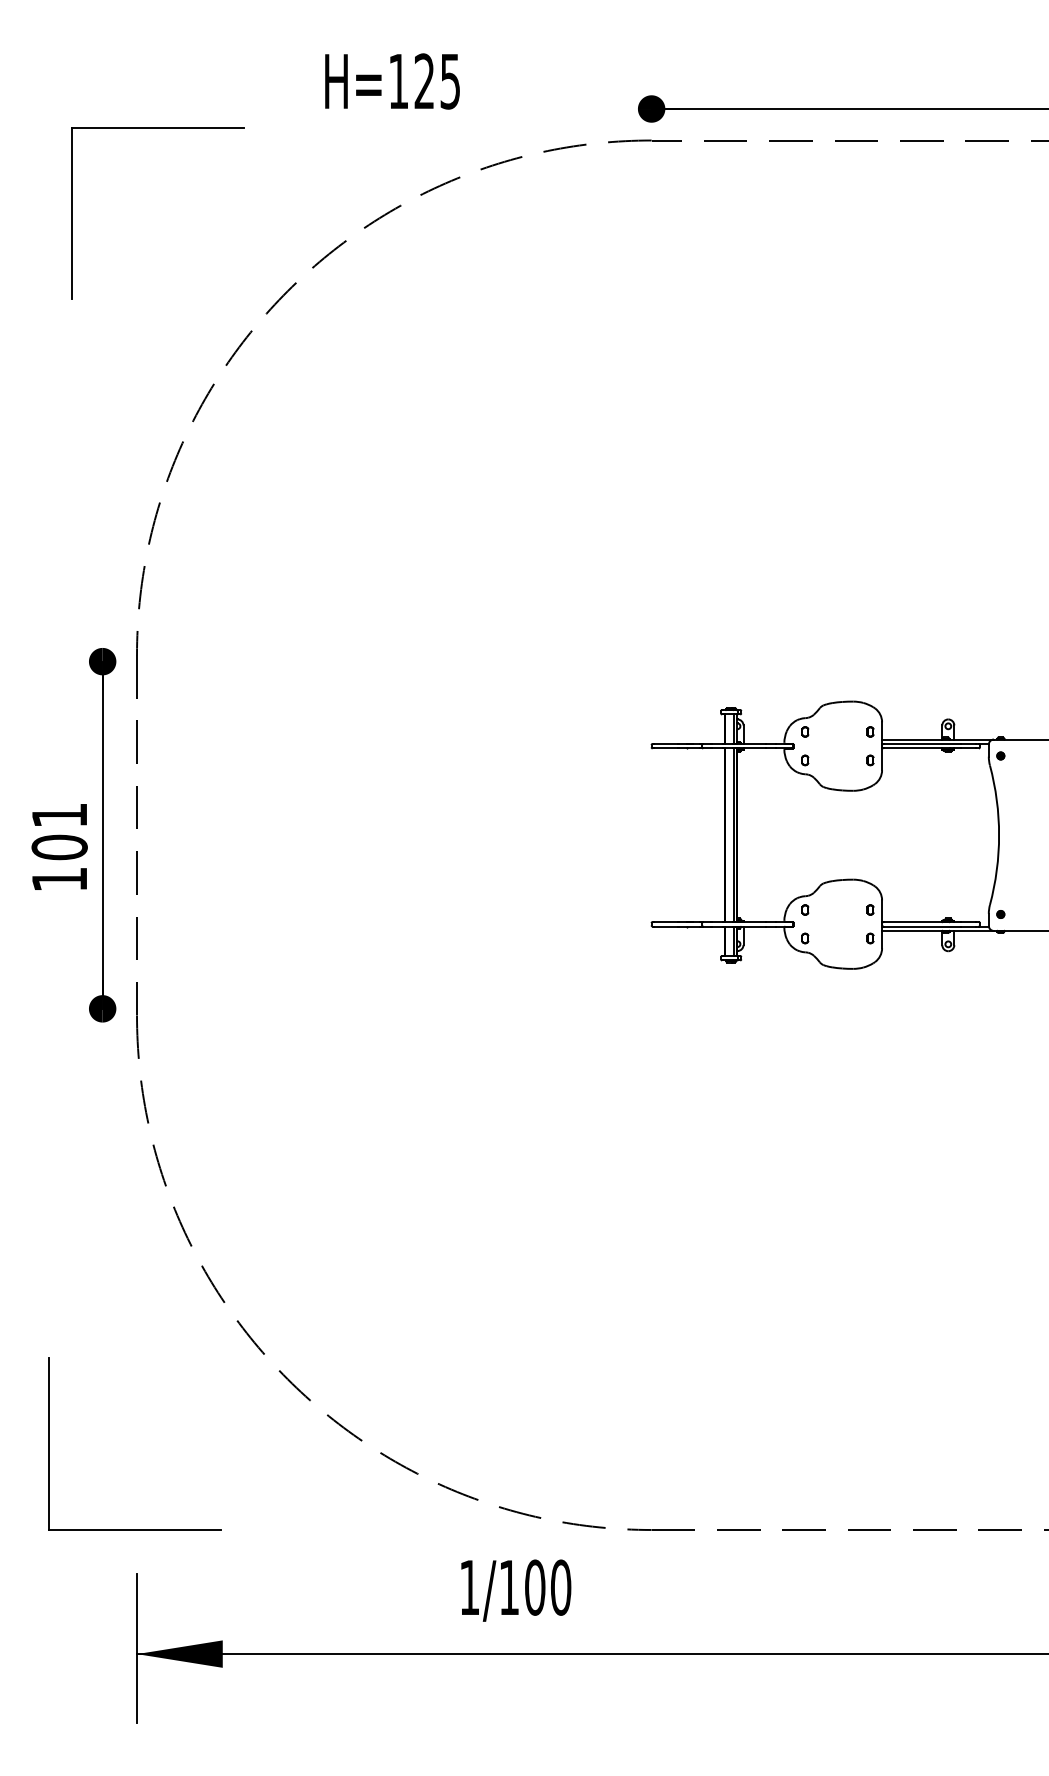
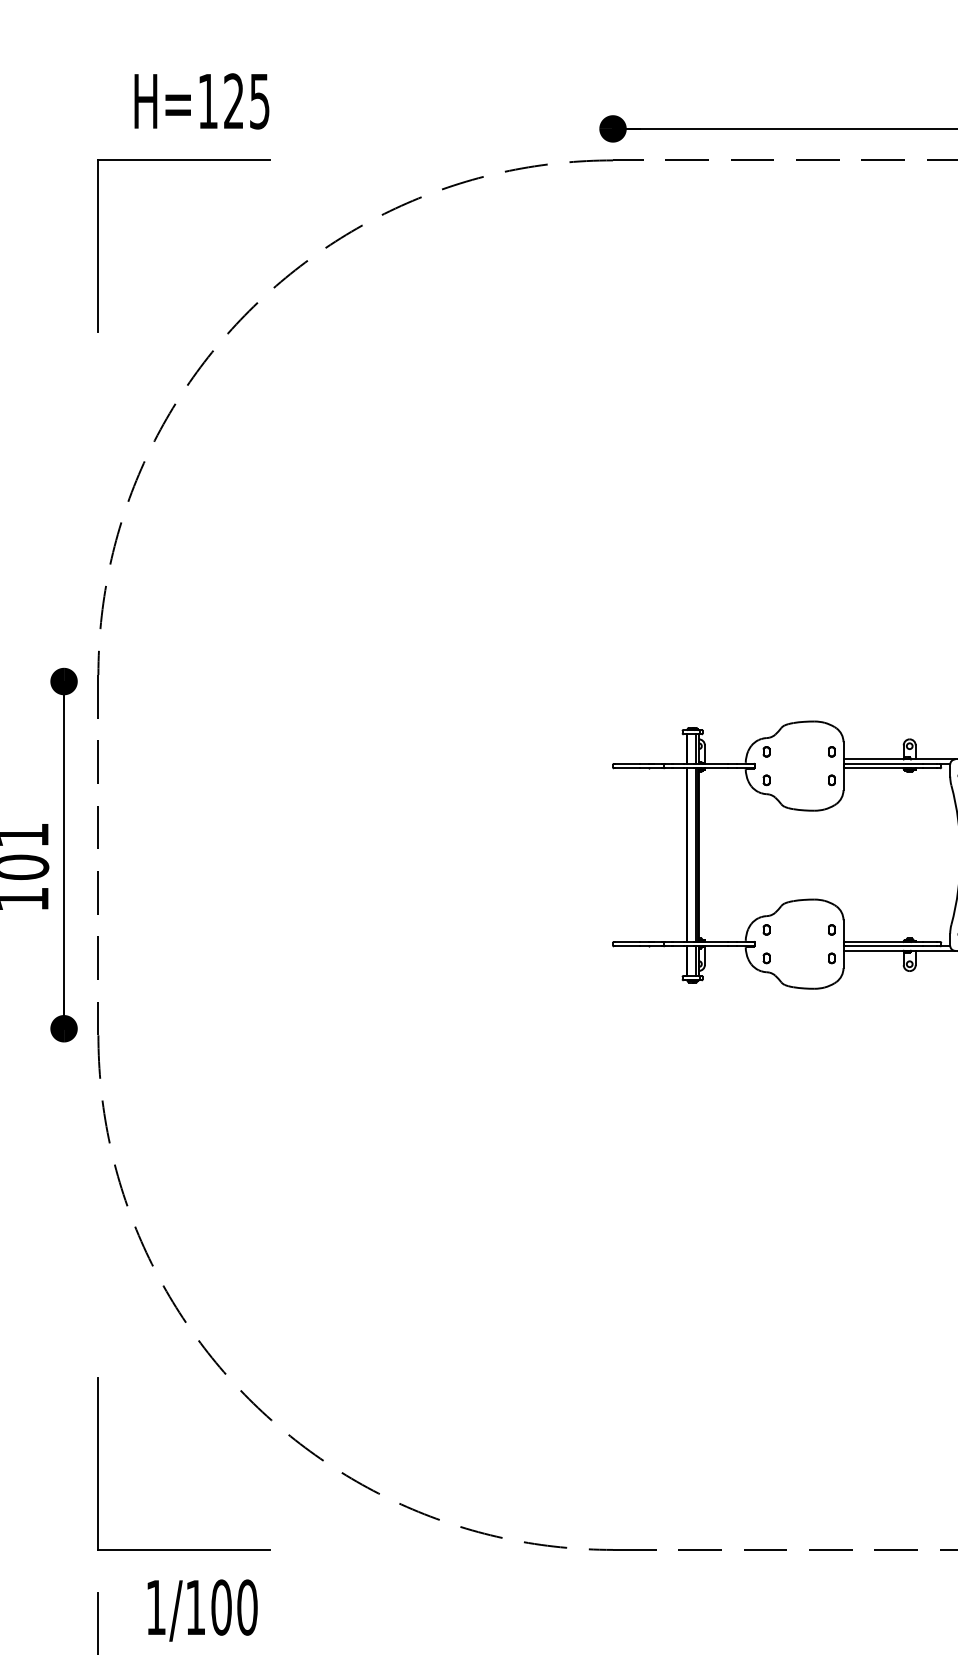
text: (392, 81) -> (201, 101), moved
part: (157, 128) -> (183, 161), moved
part: (49, 1443) -> (98, 1463), moved
text: (516, 1590) -> (202, 1610), moved

